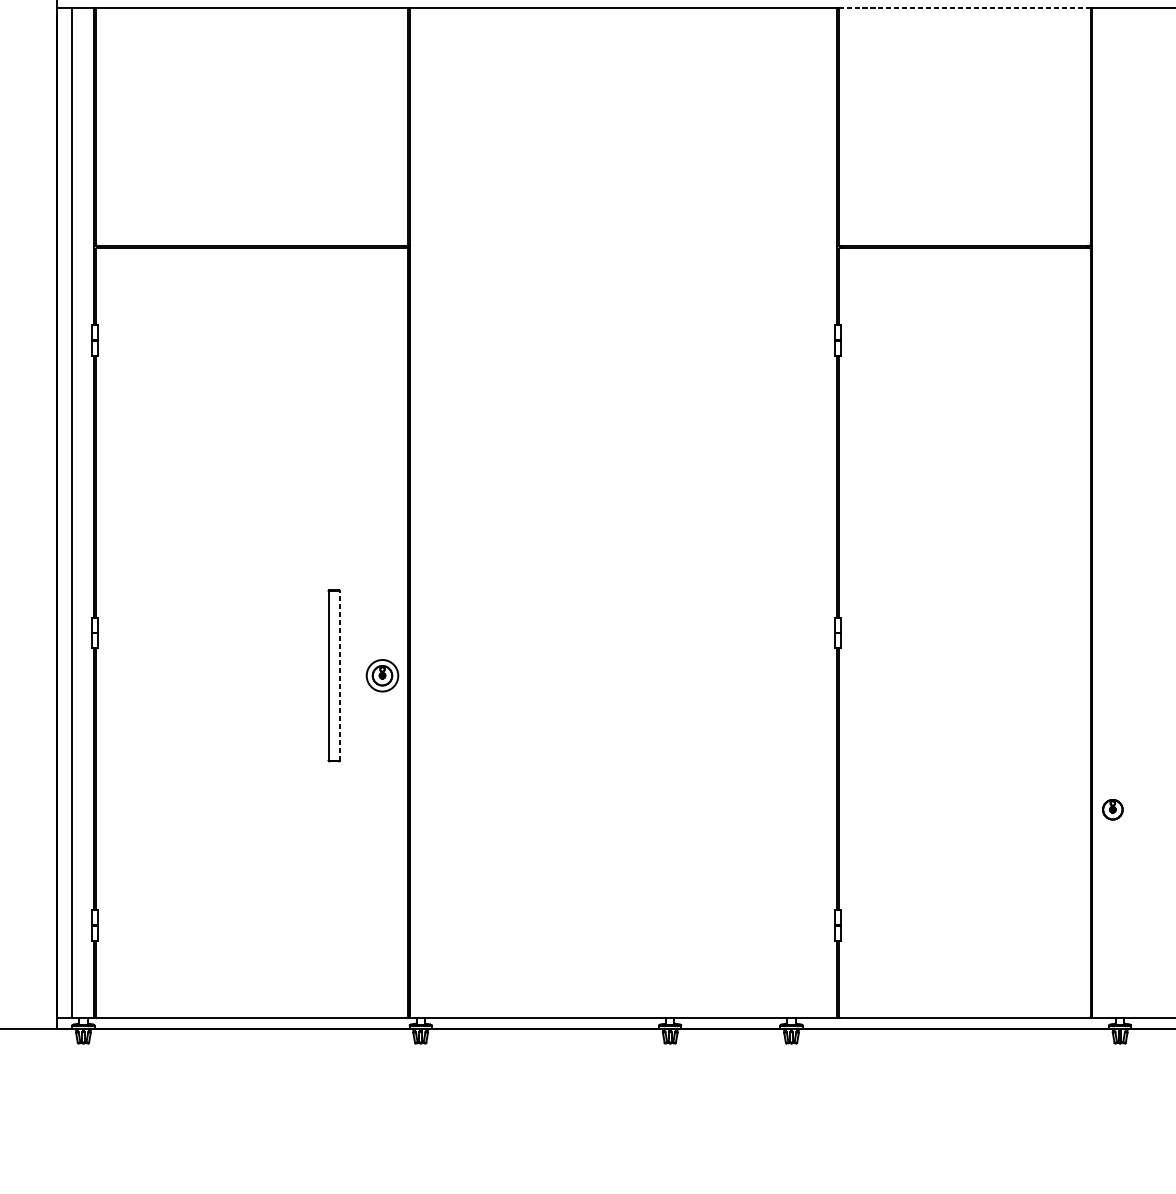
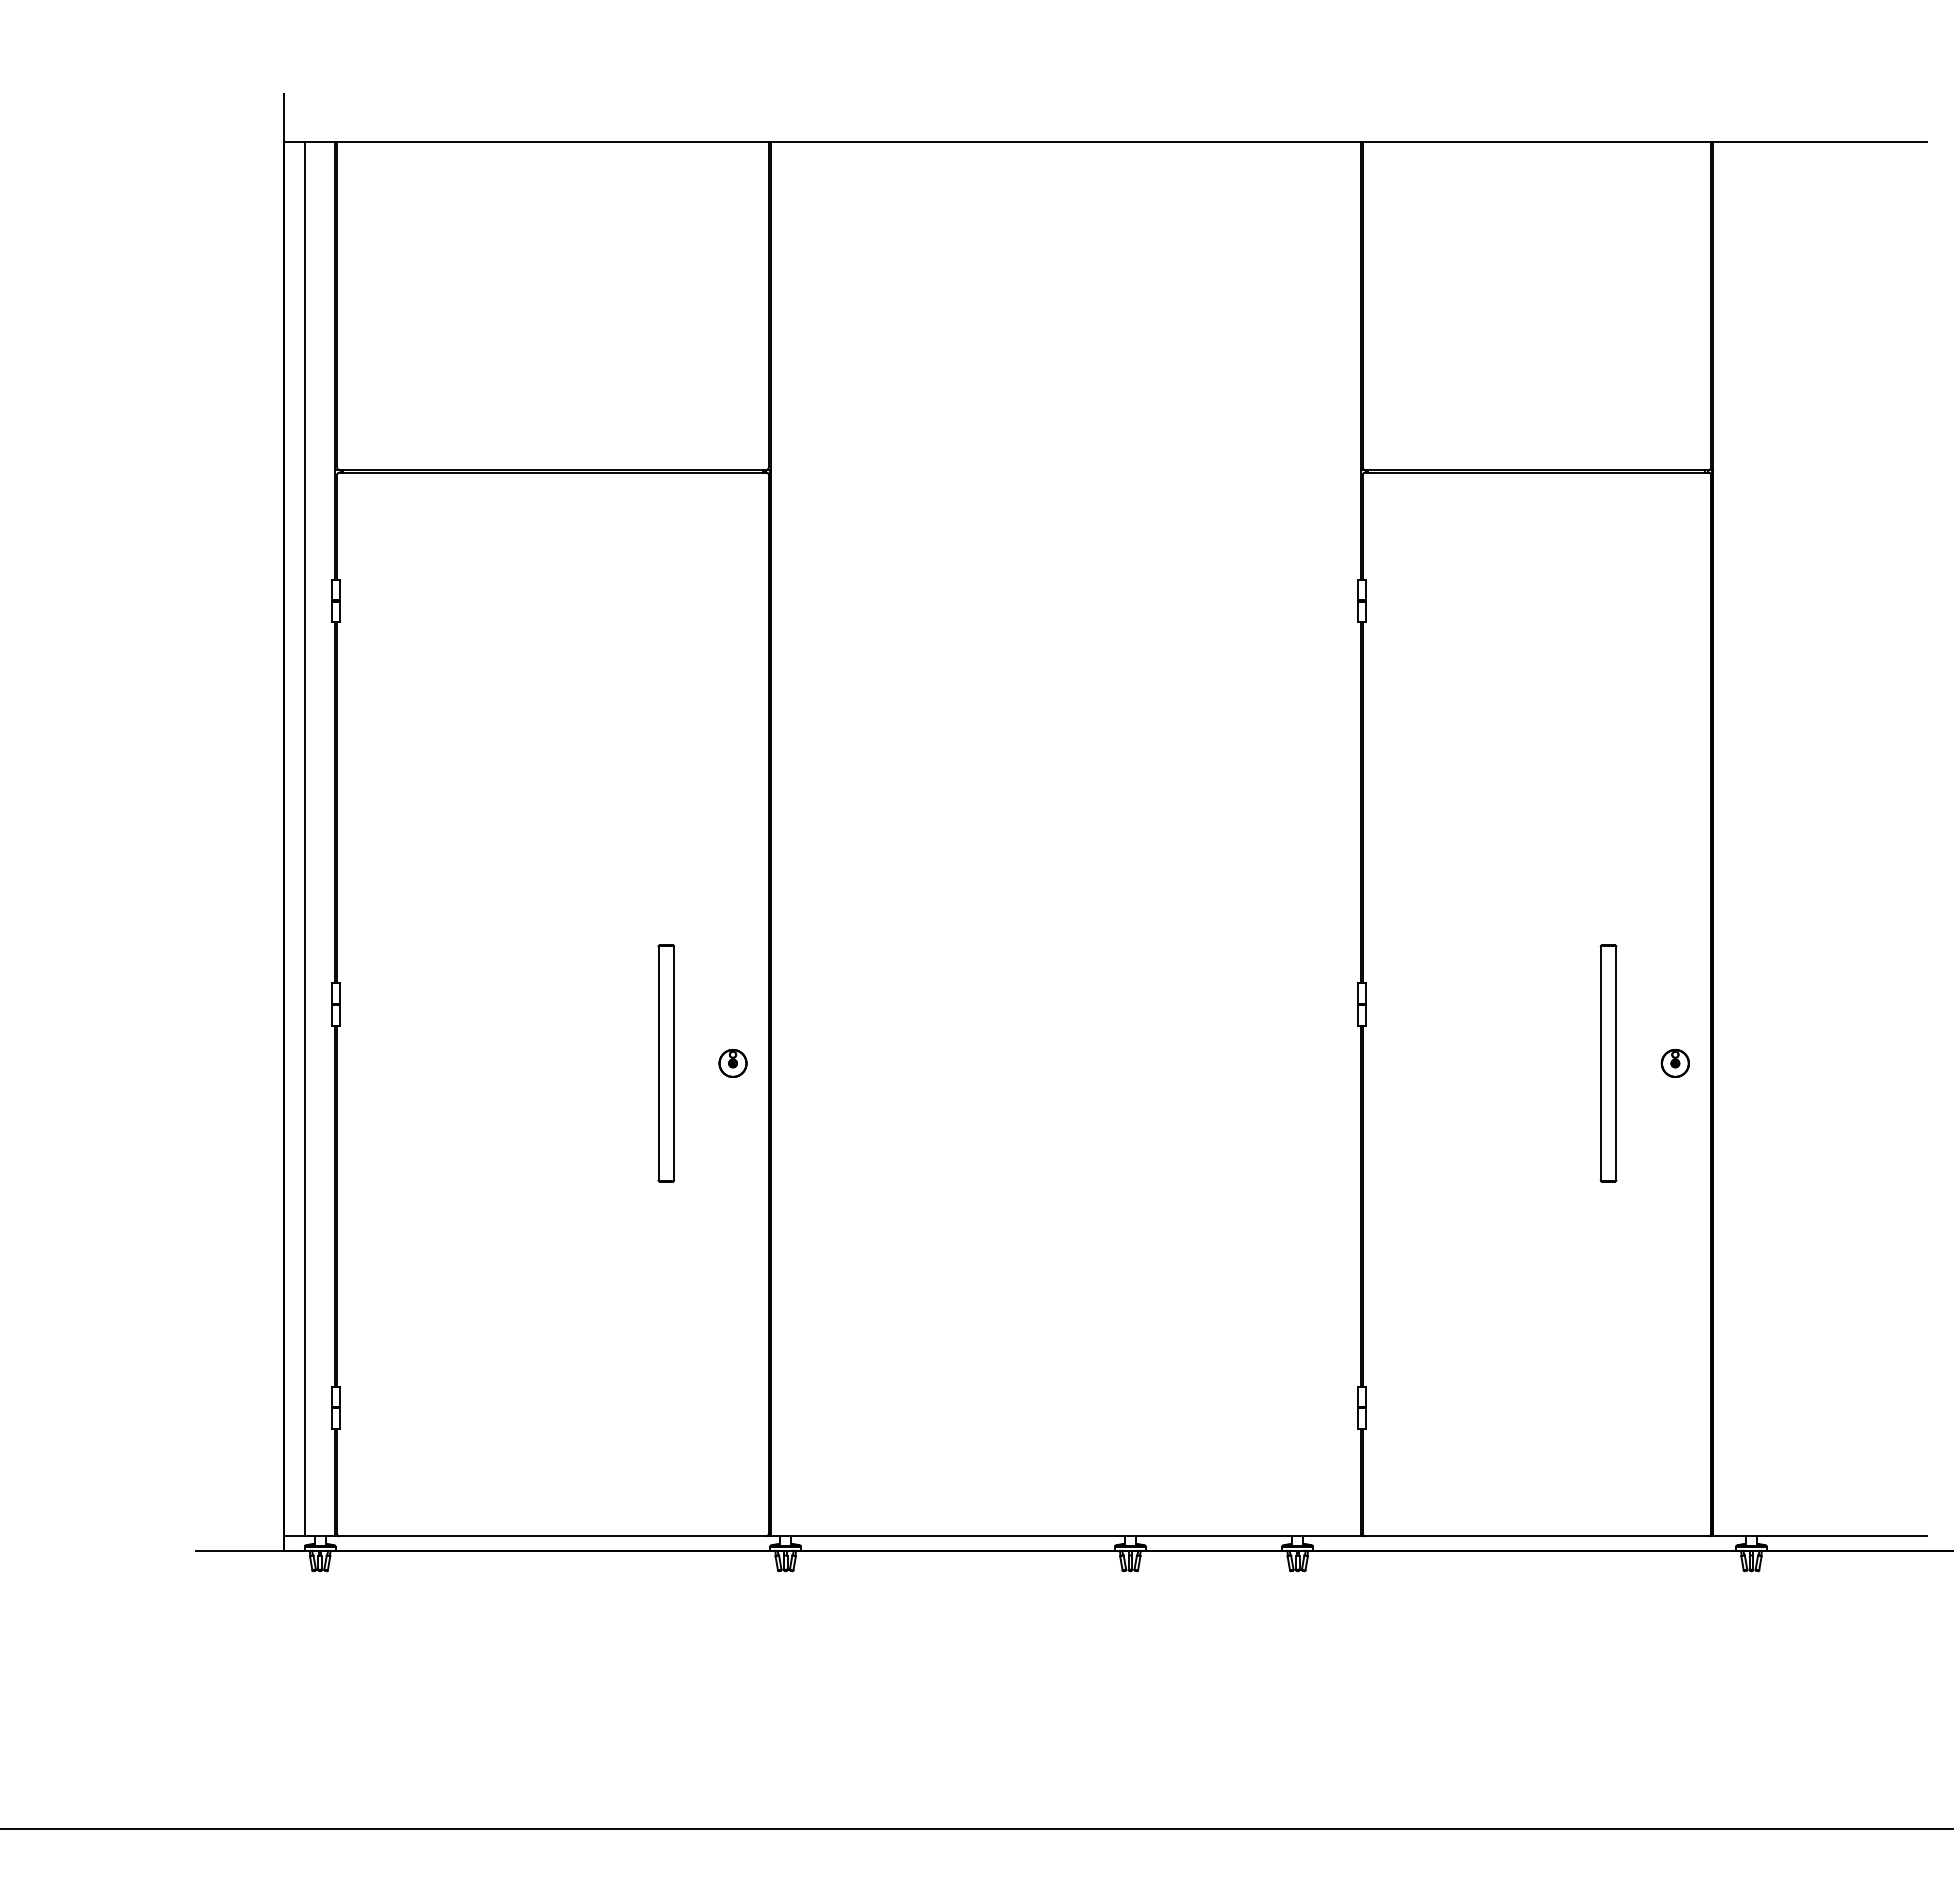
line: (965, 8) -> (1537, 142), dashed -> solid
line: (339, 675) -> (673, 1062), dashed -> solid
circle: (382, 675) -> (732, 1063), size x0.62
part: (1016, 675) -> (1608, 1063), added
part: (1112, 809) -> (1674, 1063), moved

